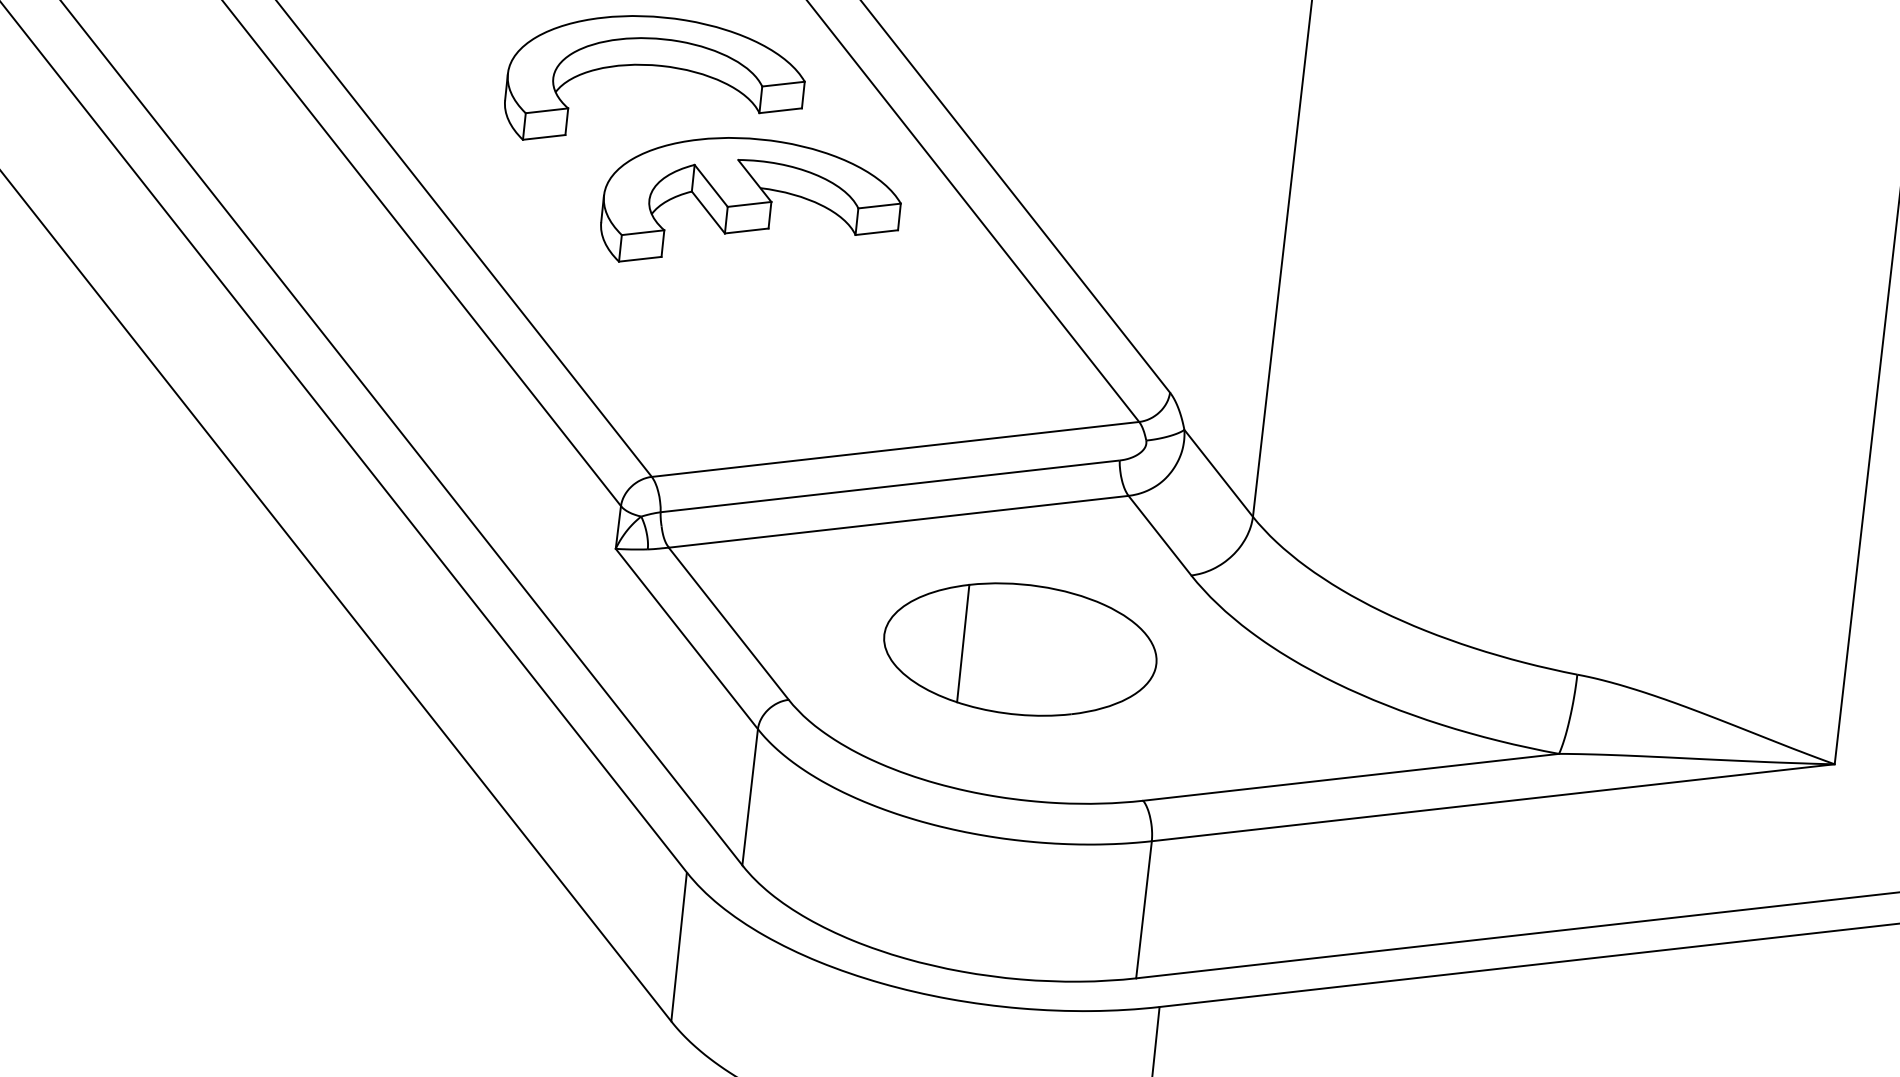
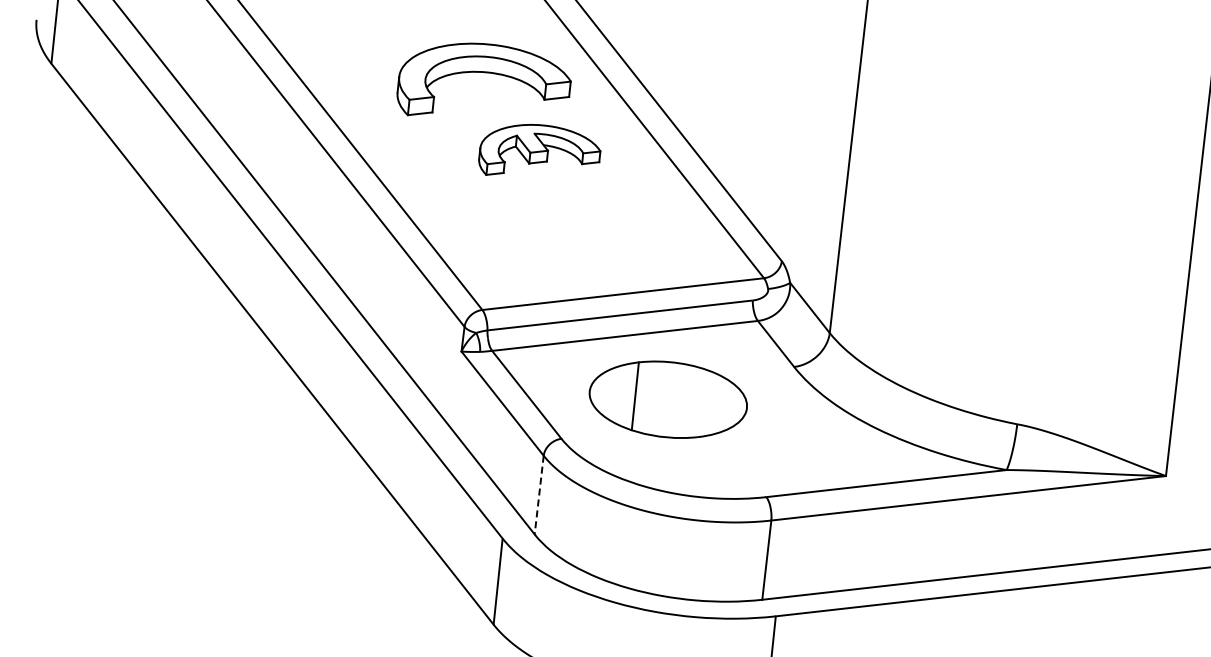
part: (750, 199) -> (539, 149), size x0.7
part: (1018, 649) -> (667, 399), moved
line: (750, 797) -> (539, 495), solid -> dashed

